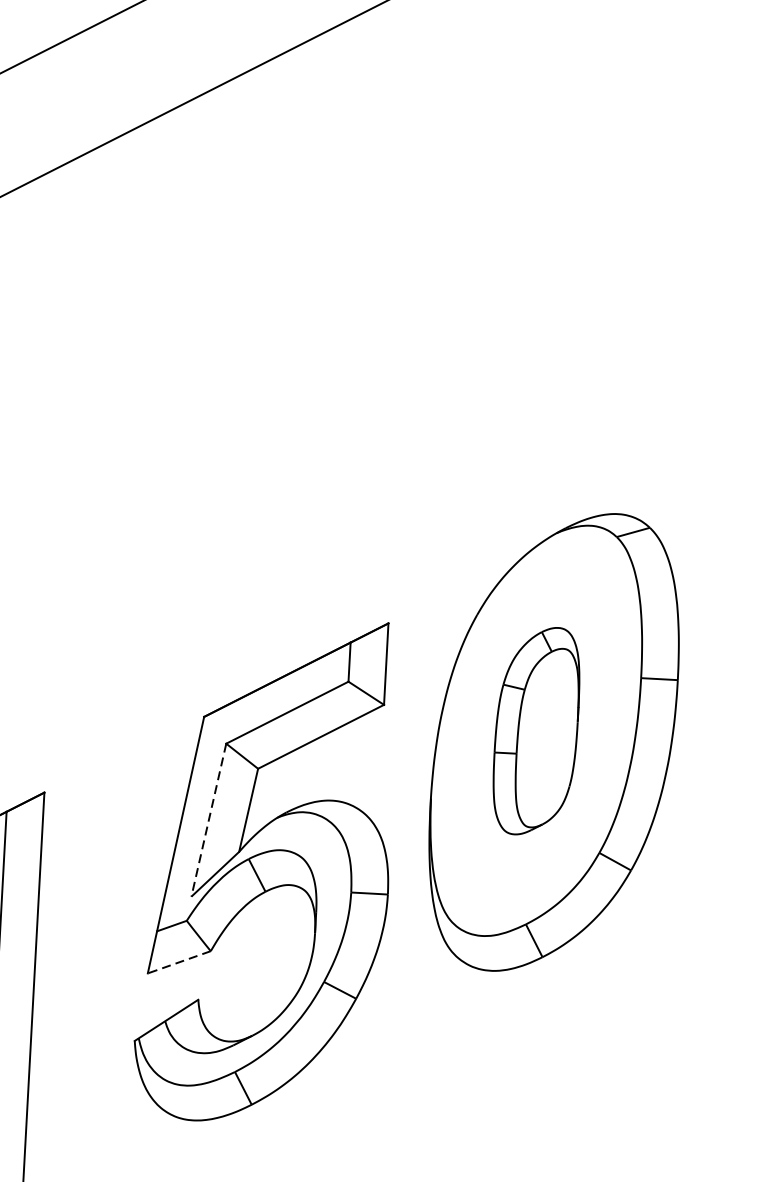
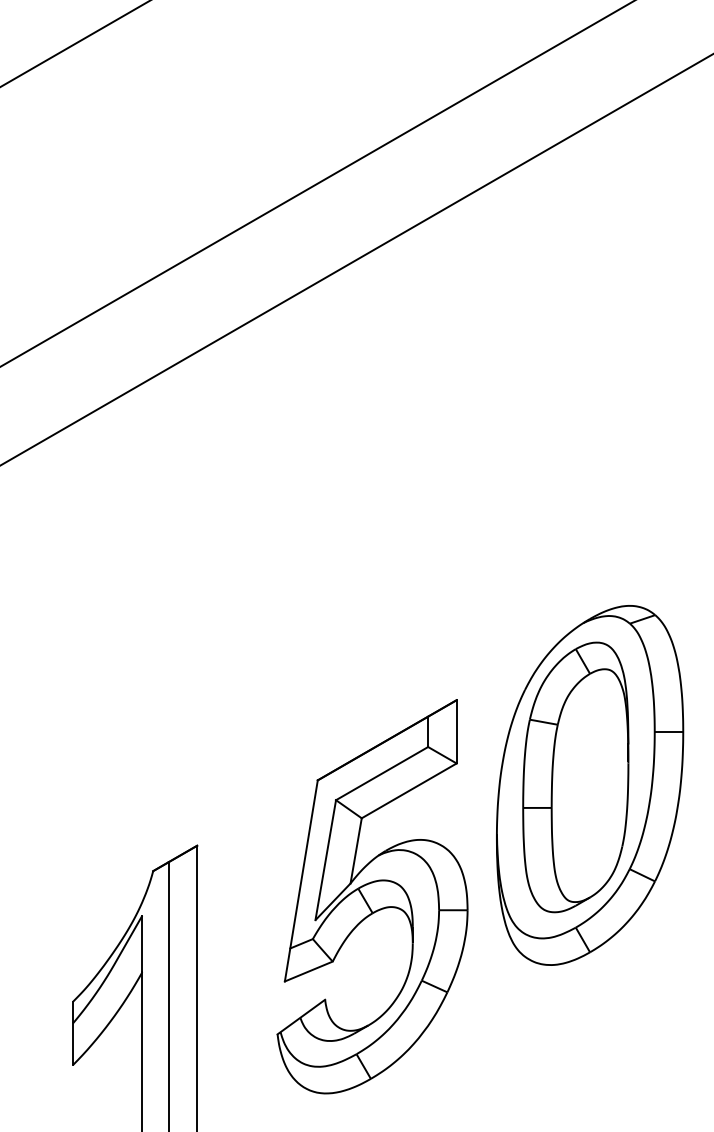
part: (536, 731) -> (575, 777), size x1.67
line: (208, 820) -> (325, 860), dashed -> solid
line: (178, 962) -> (308, 971), dashed -> solid

